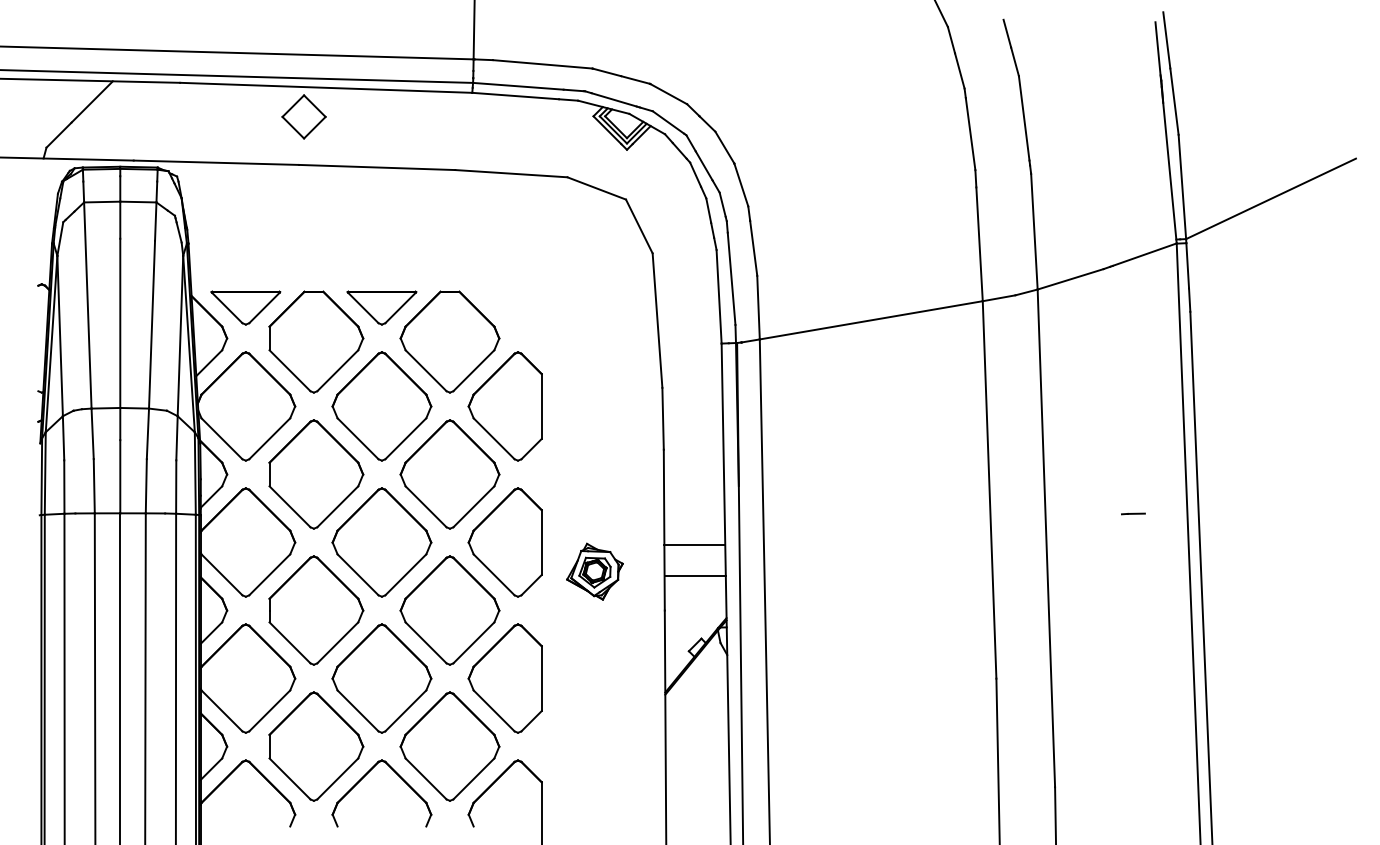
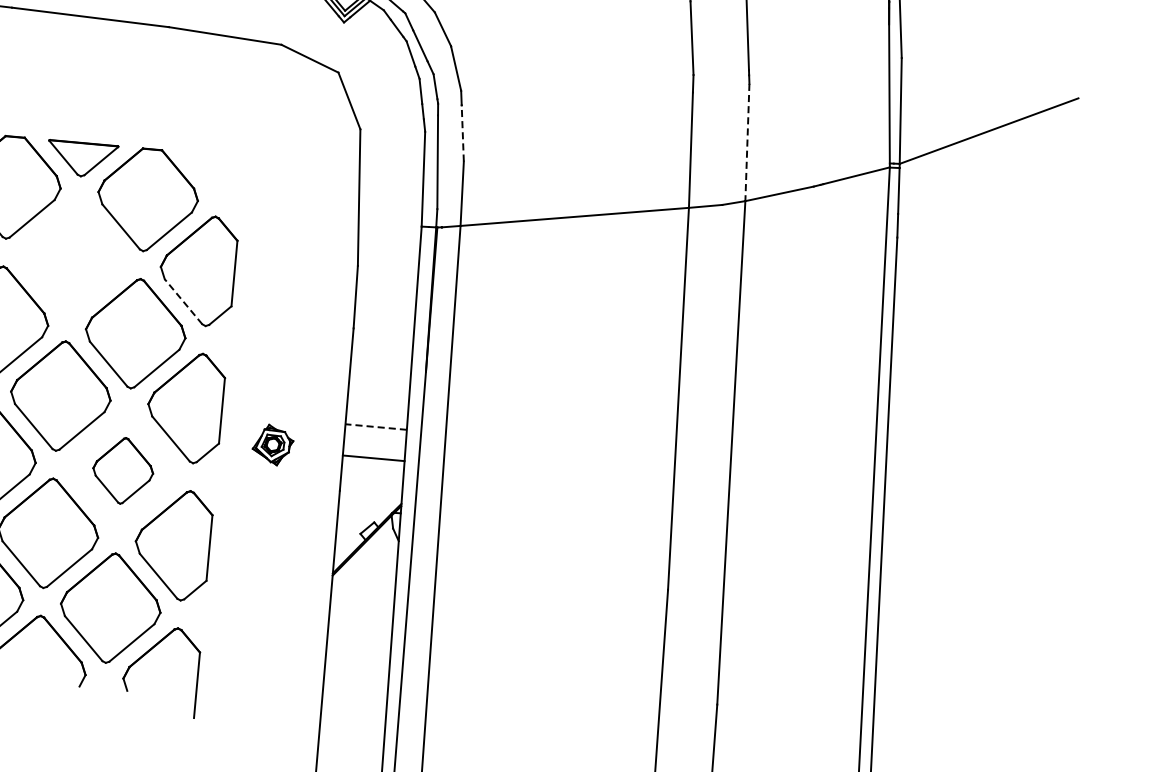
line: (1034, 231) -> (747, 142), solid -> dashed
line: (753, 248) -> (462, 133), solid -> dashed
part: (381, 406) -> (72, 258), removed
line: (494, 438) -> (183, 301), solid -> dashed
line: (1133, 513) -> (821, 435), removed
line: (694, 544) -> (375, 426), solid -> dashed
part: (594, 571) -> (272, 444), size x0.7
part: (449, 610) -> (122, 470), size x0.6

